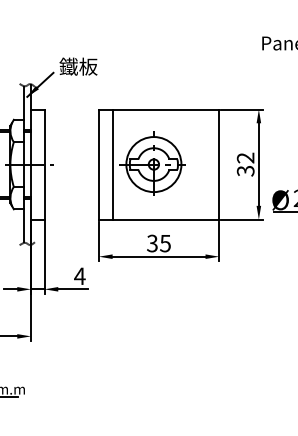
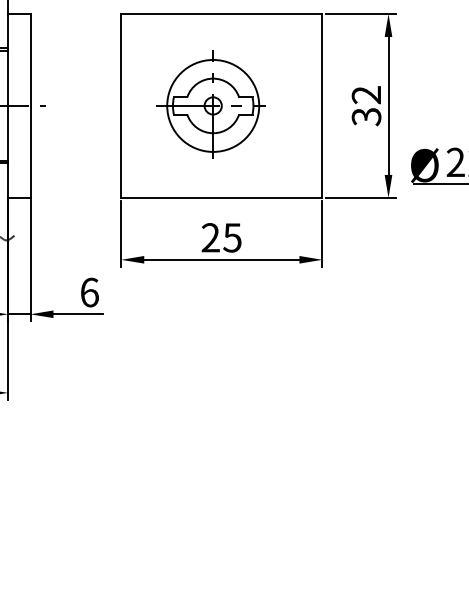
line: (112, 164) -> (144, 105), removed
text: (152, 243) -> (210, 237), 35 -> 25
text: (79, 276) -> (88, 292), 4 -> 6

